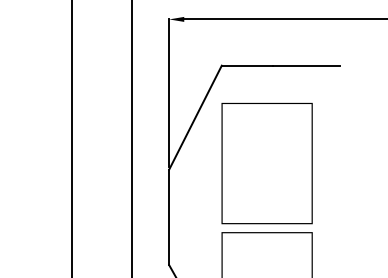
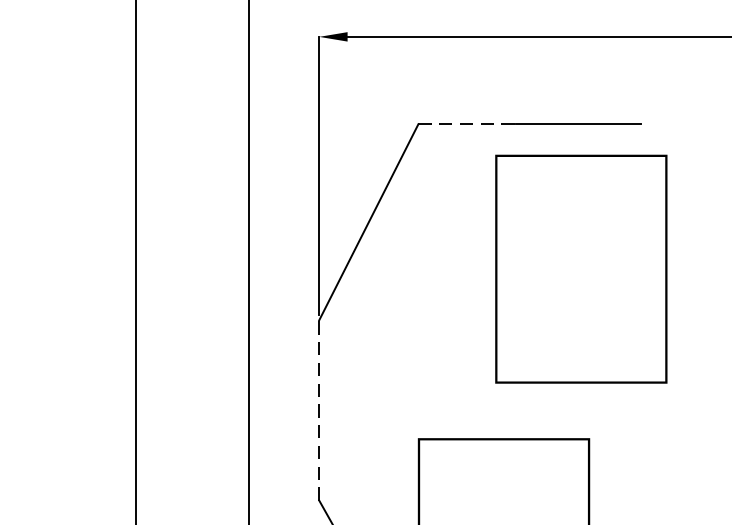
line: (247, 65) -> (466, 123), solid -> dashed
part: (266, 163) -> (580, 269), moved
line: (169, 217) -> (319, 410), solid -> dashed

